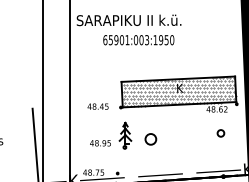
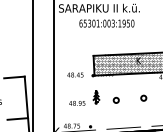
text: (116, 39) -> (89, 23), 65901:003:1950 -> 65301:003:1950
line: (19, 109) -> (14, 77), added
part: (124, 135) -> (95, 97), size x0.62
circle: (186, 136) -> (143, 98), added
circle: (150, 139) -> (115, 100), size x0.62
line: (23, 163) -> (17, 119), added

